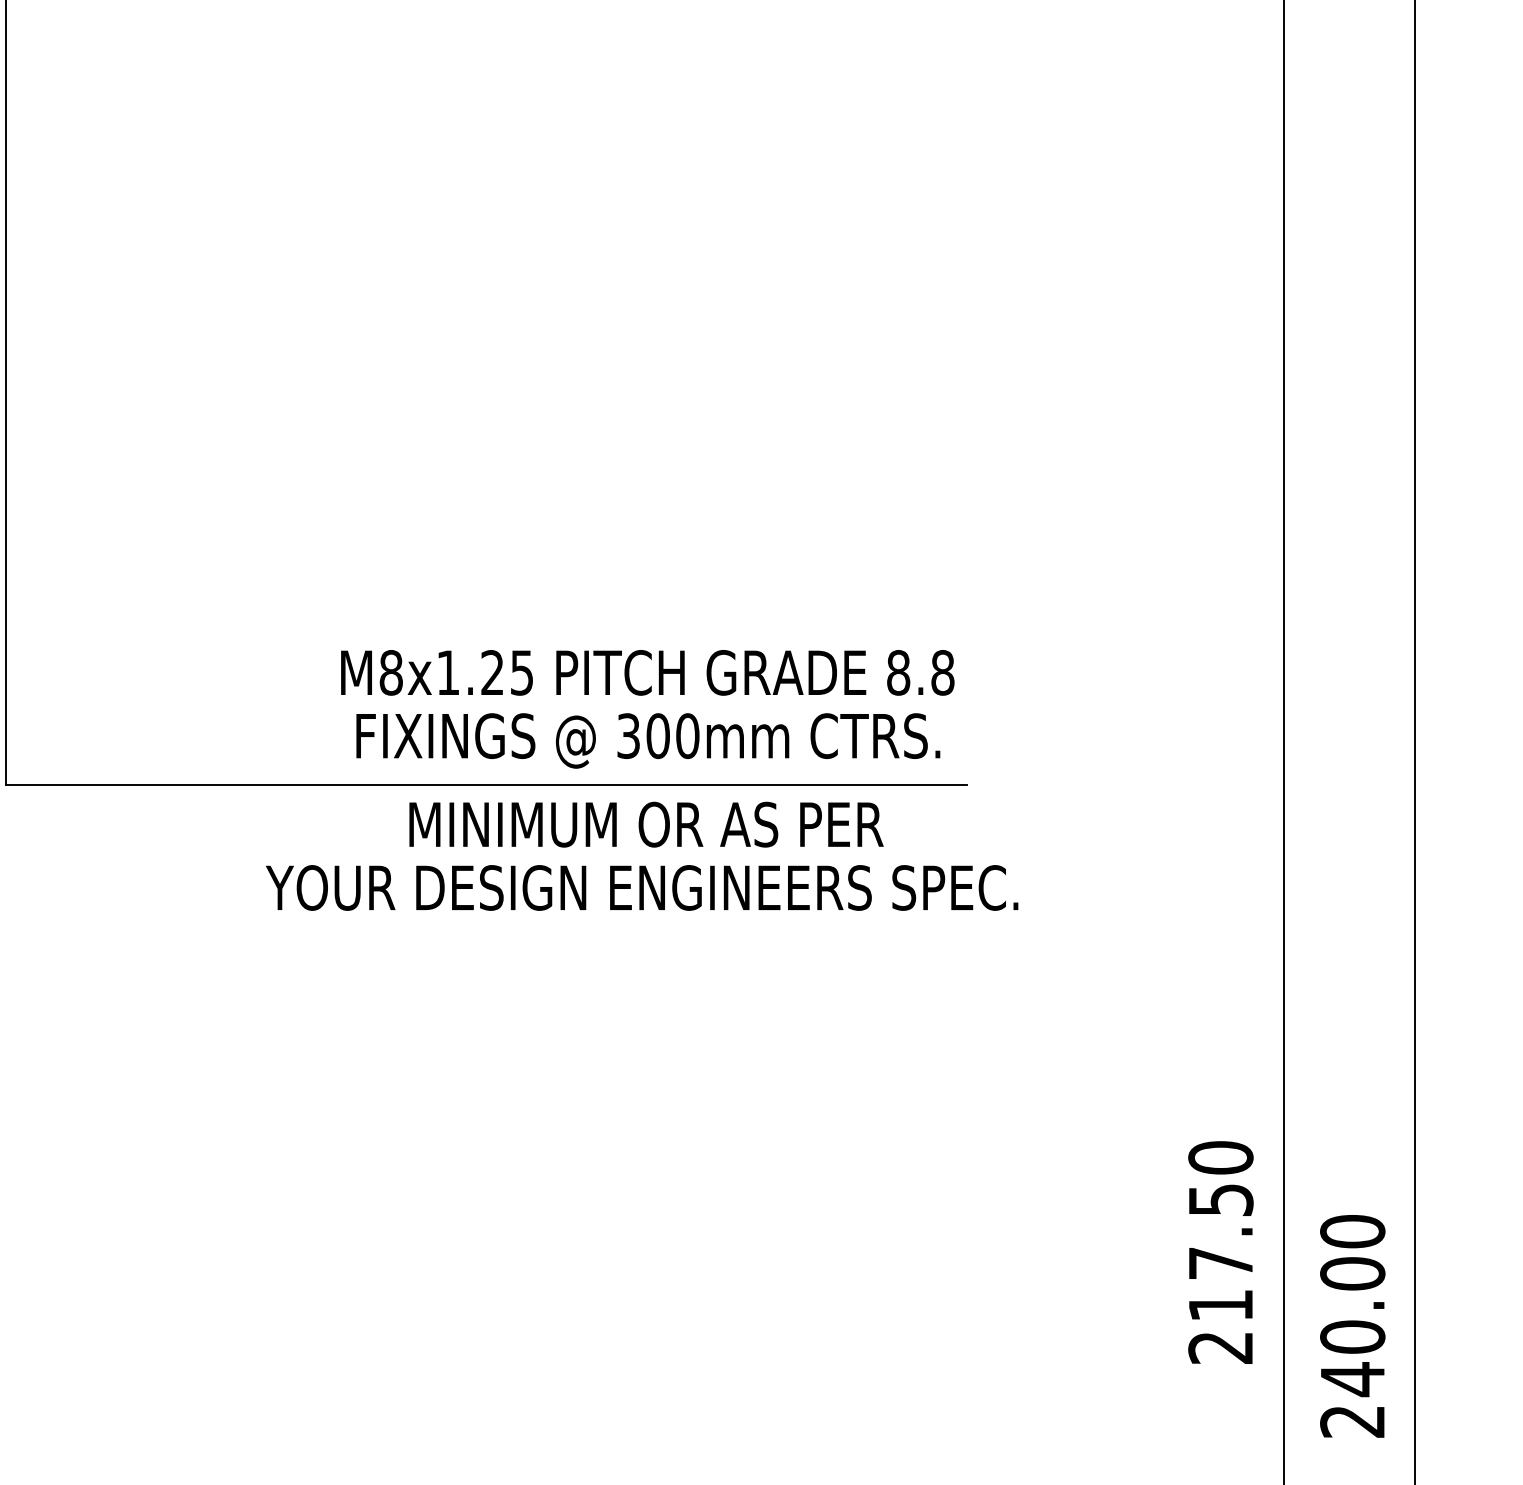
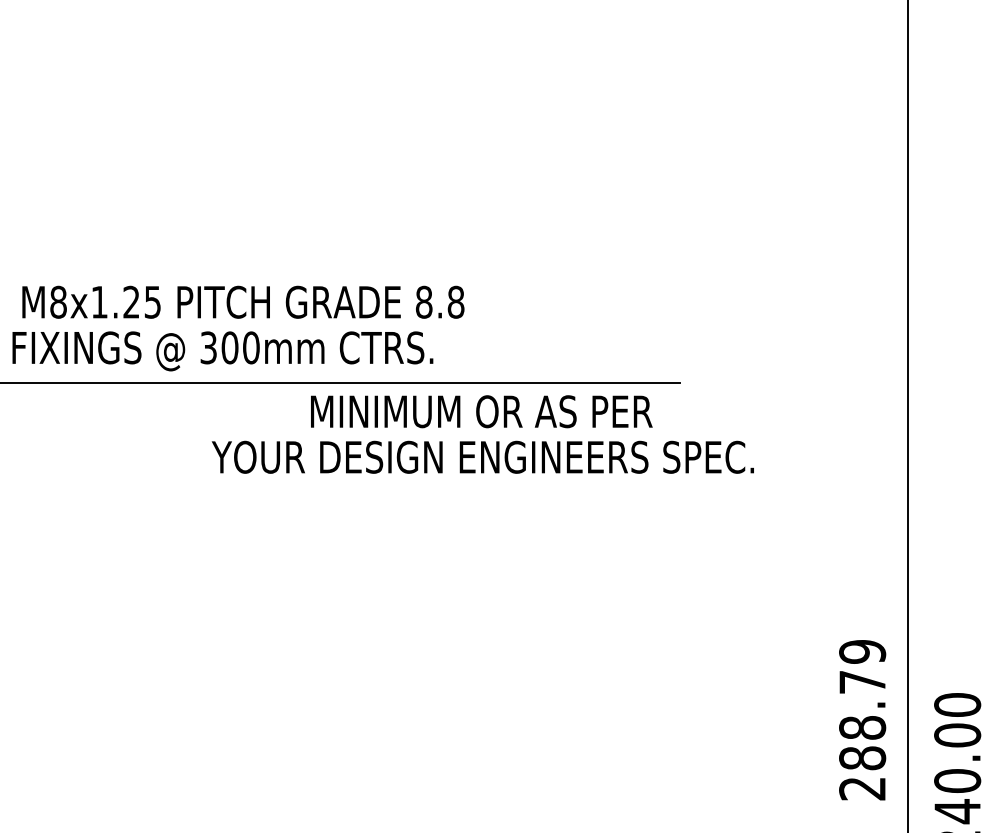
text: (647, 672) -> (243, 302), moved
text: (648, 740) -> (223, 351), moved
text: (646, 824) -> (481, 411), moved
text: (642, 887) -> (483, 457), moved
text: (1220, 1231) -> (862, 704), 217.50 -> 288.79

